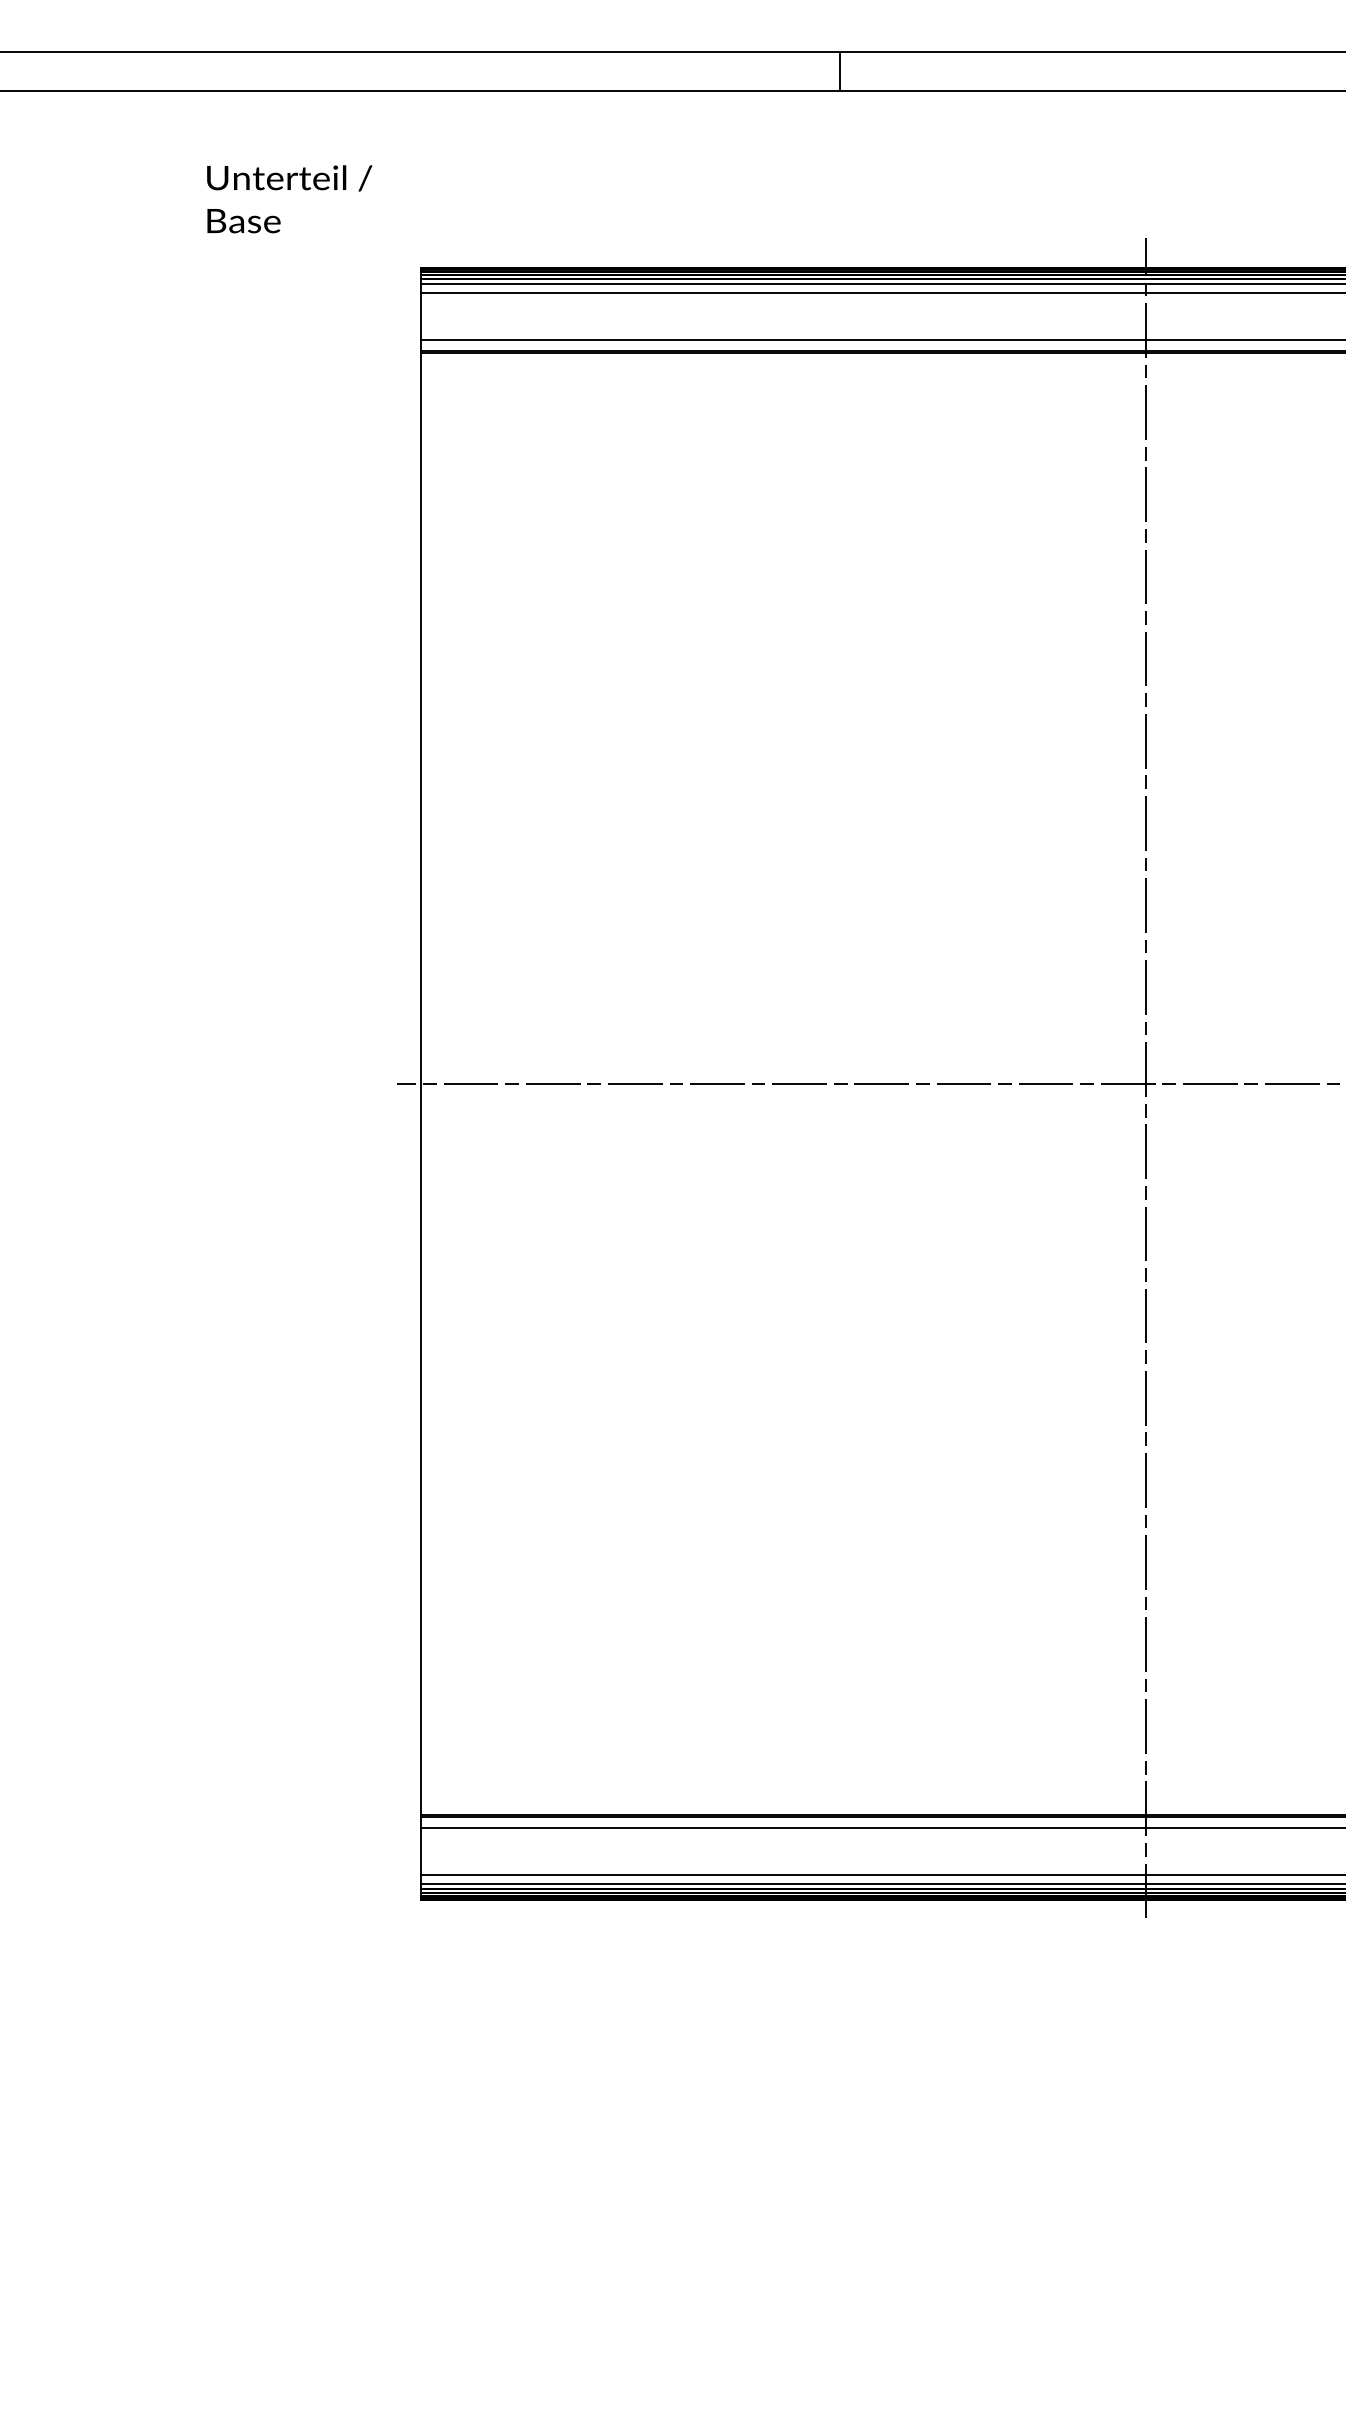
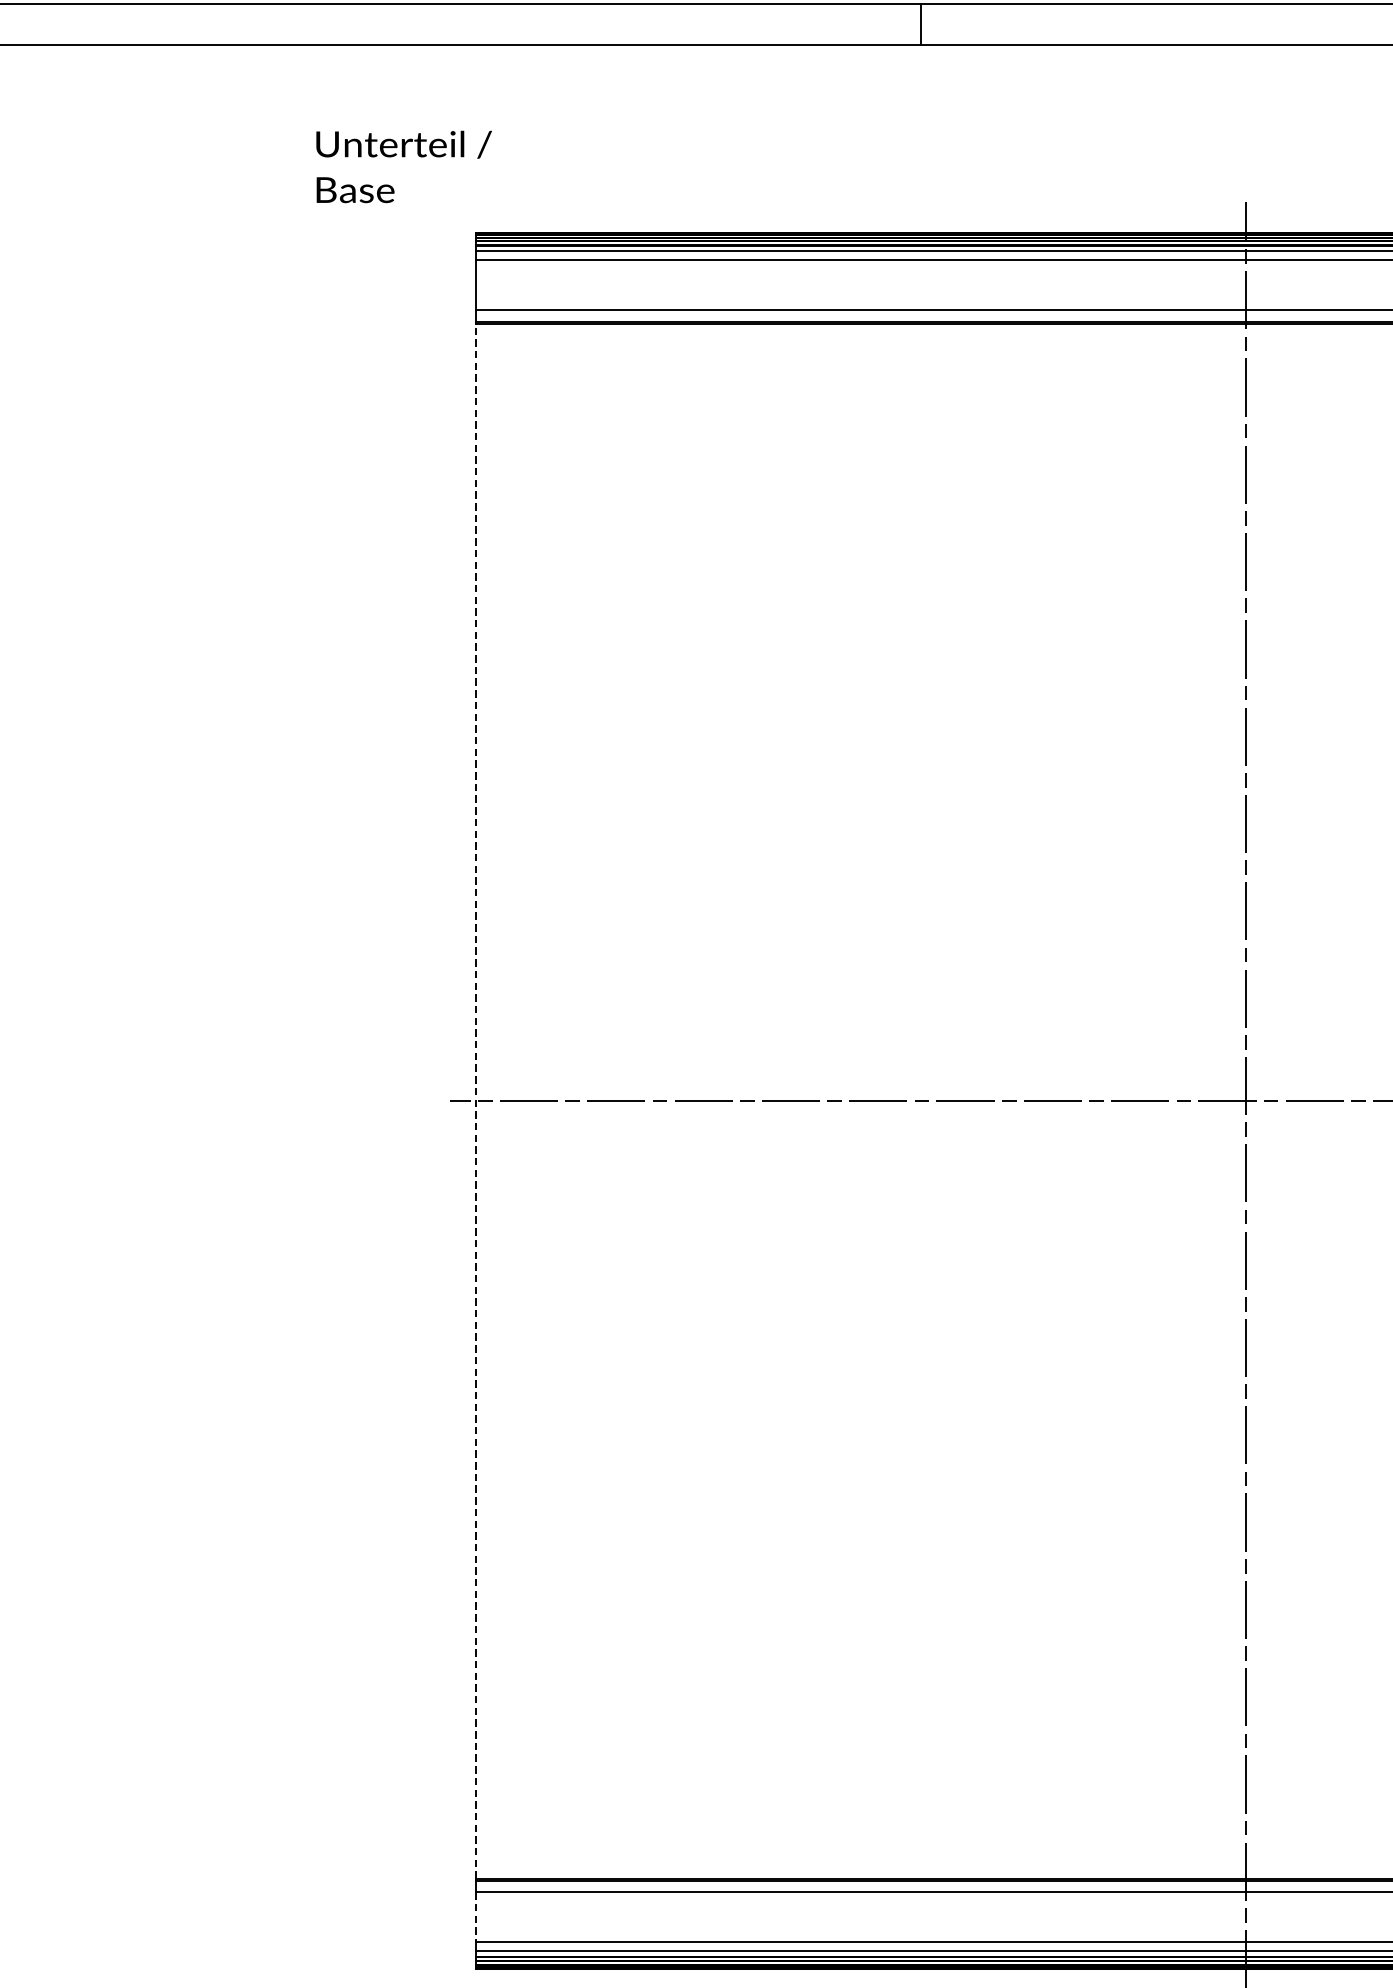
text: (289, 199) -> (403, 167), moved
line: (421, 1083) -> (476, 1100), solid -> dashed
line: (421, 1852) -> (476, 1918), solid -> dashed

